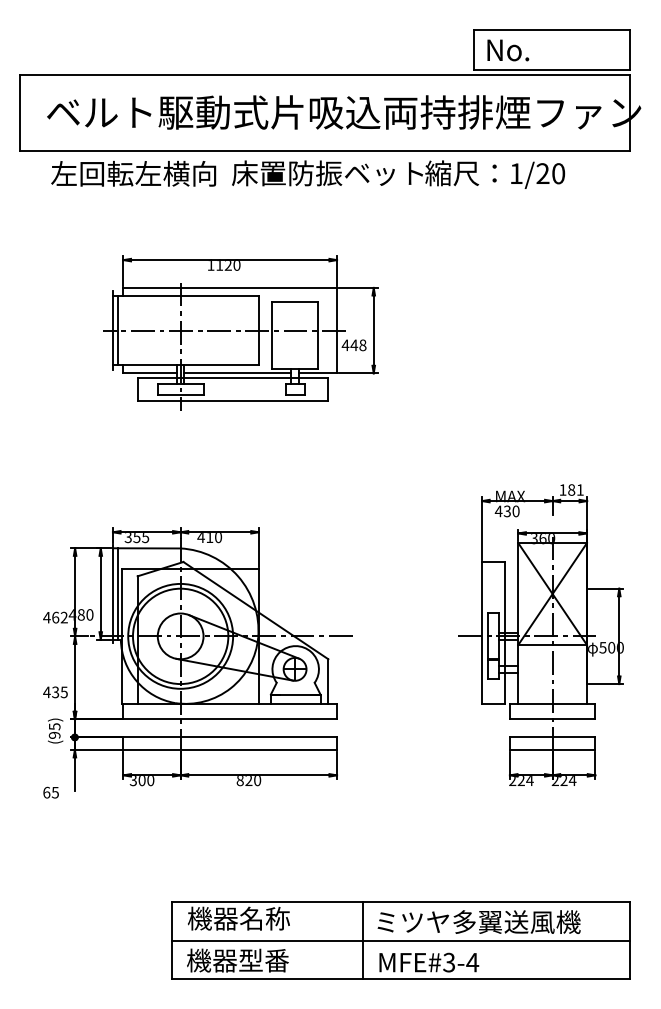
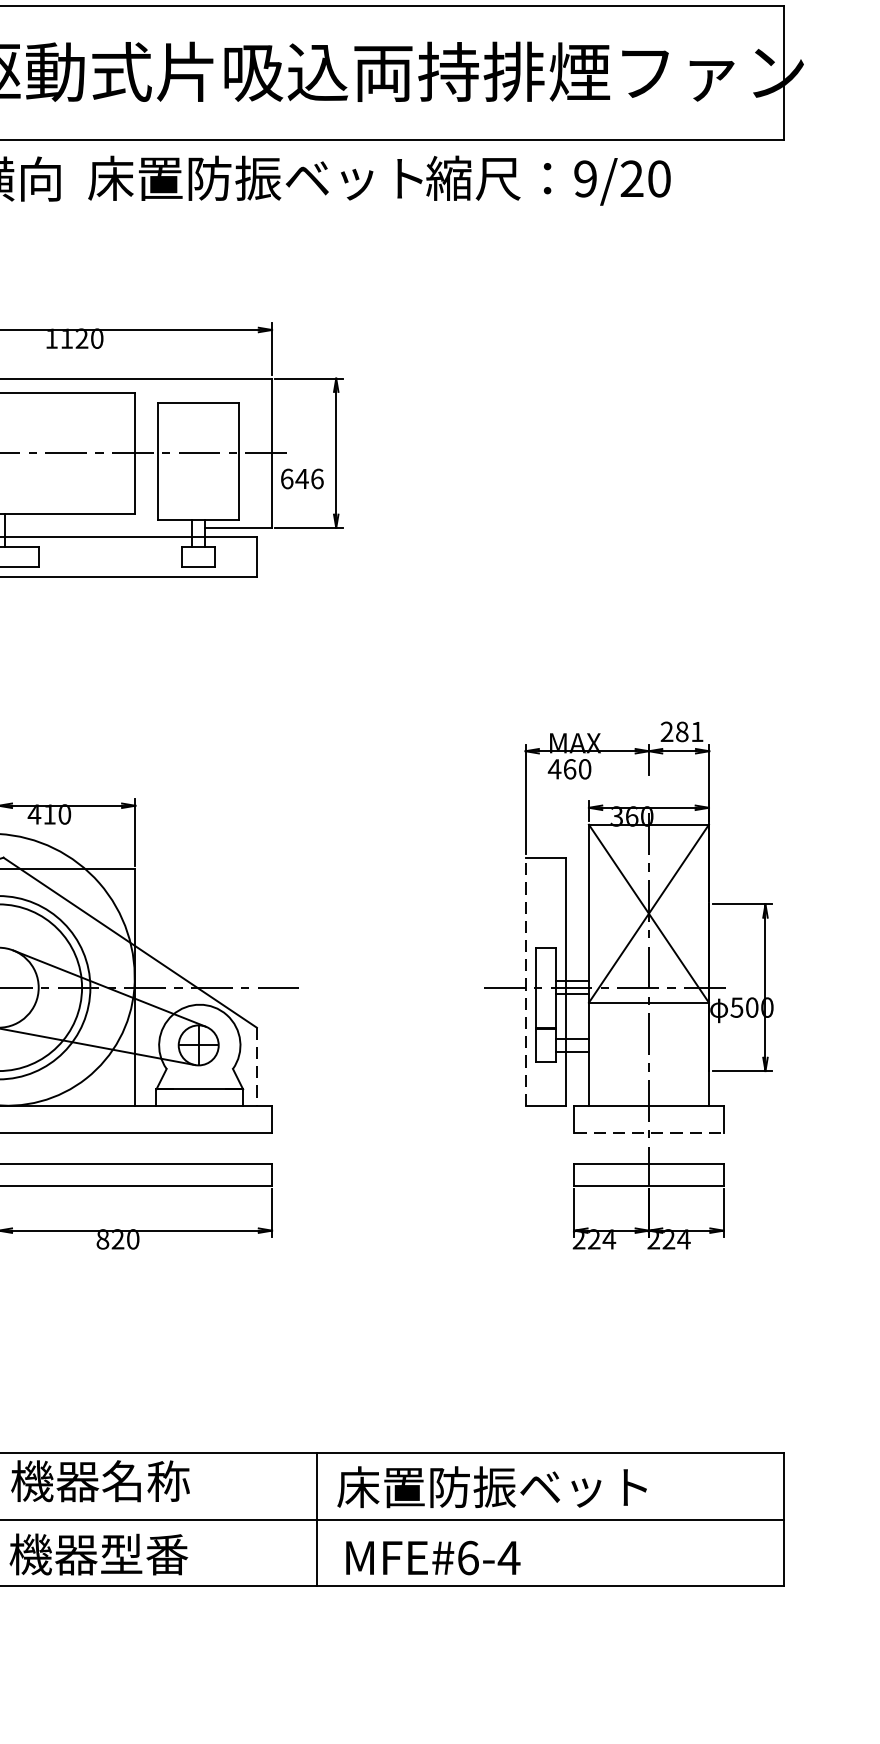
text: (516, 173) -> (585, 178), 1/20 -> 9/20
text: (353, 345) -> (300, 479), 448 -> 646
line: (237, 373) -> (98, 528), removed
text: (562, 489) -> (666, 730), 181 -> 281
text: (507, 511) -> (570, 769), 430 -> 460
line: (482, 632) -> (526, 980), solid -> dashed
line: (328, 682) -> (257, 1068), solid -> dashed
line: (552, 719) -> (648, 1133), solid -> dashed
text: (477, 921) -> (517, 1486), ミツヤ多翼送風機 -> 床置防振ベット
text: (449, 962) -> (468, 1557), MFE#3-4 -> MFE#6-4

